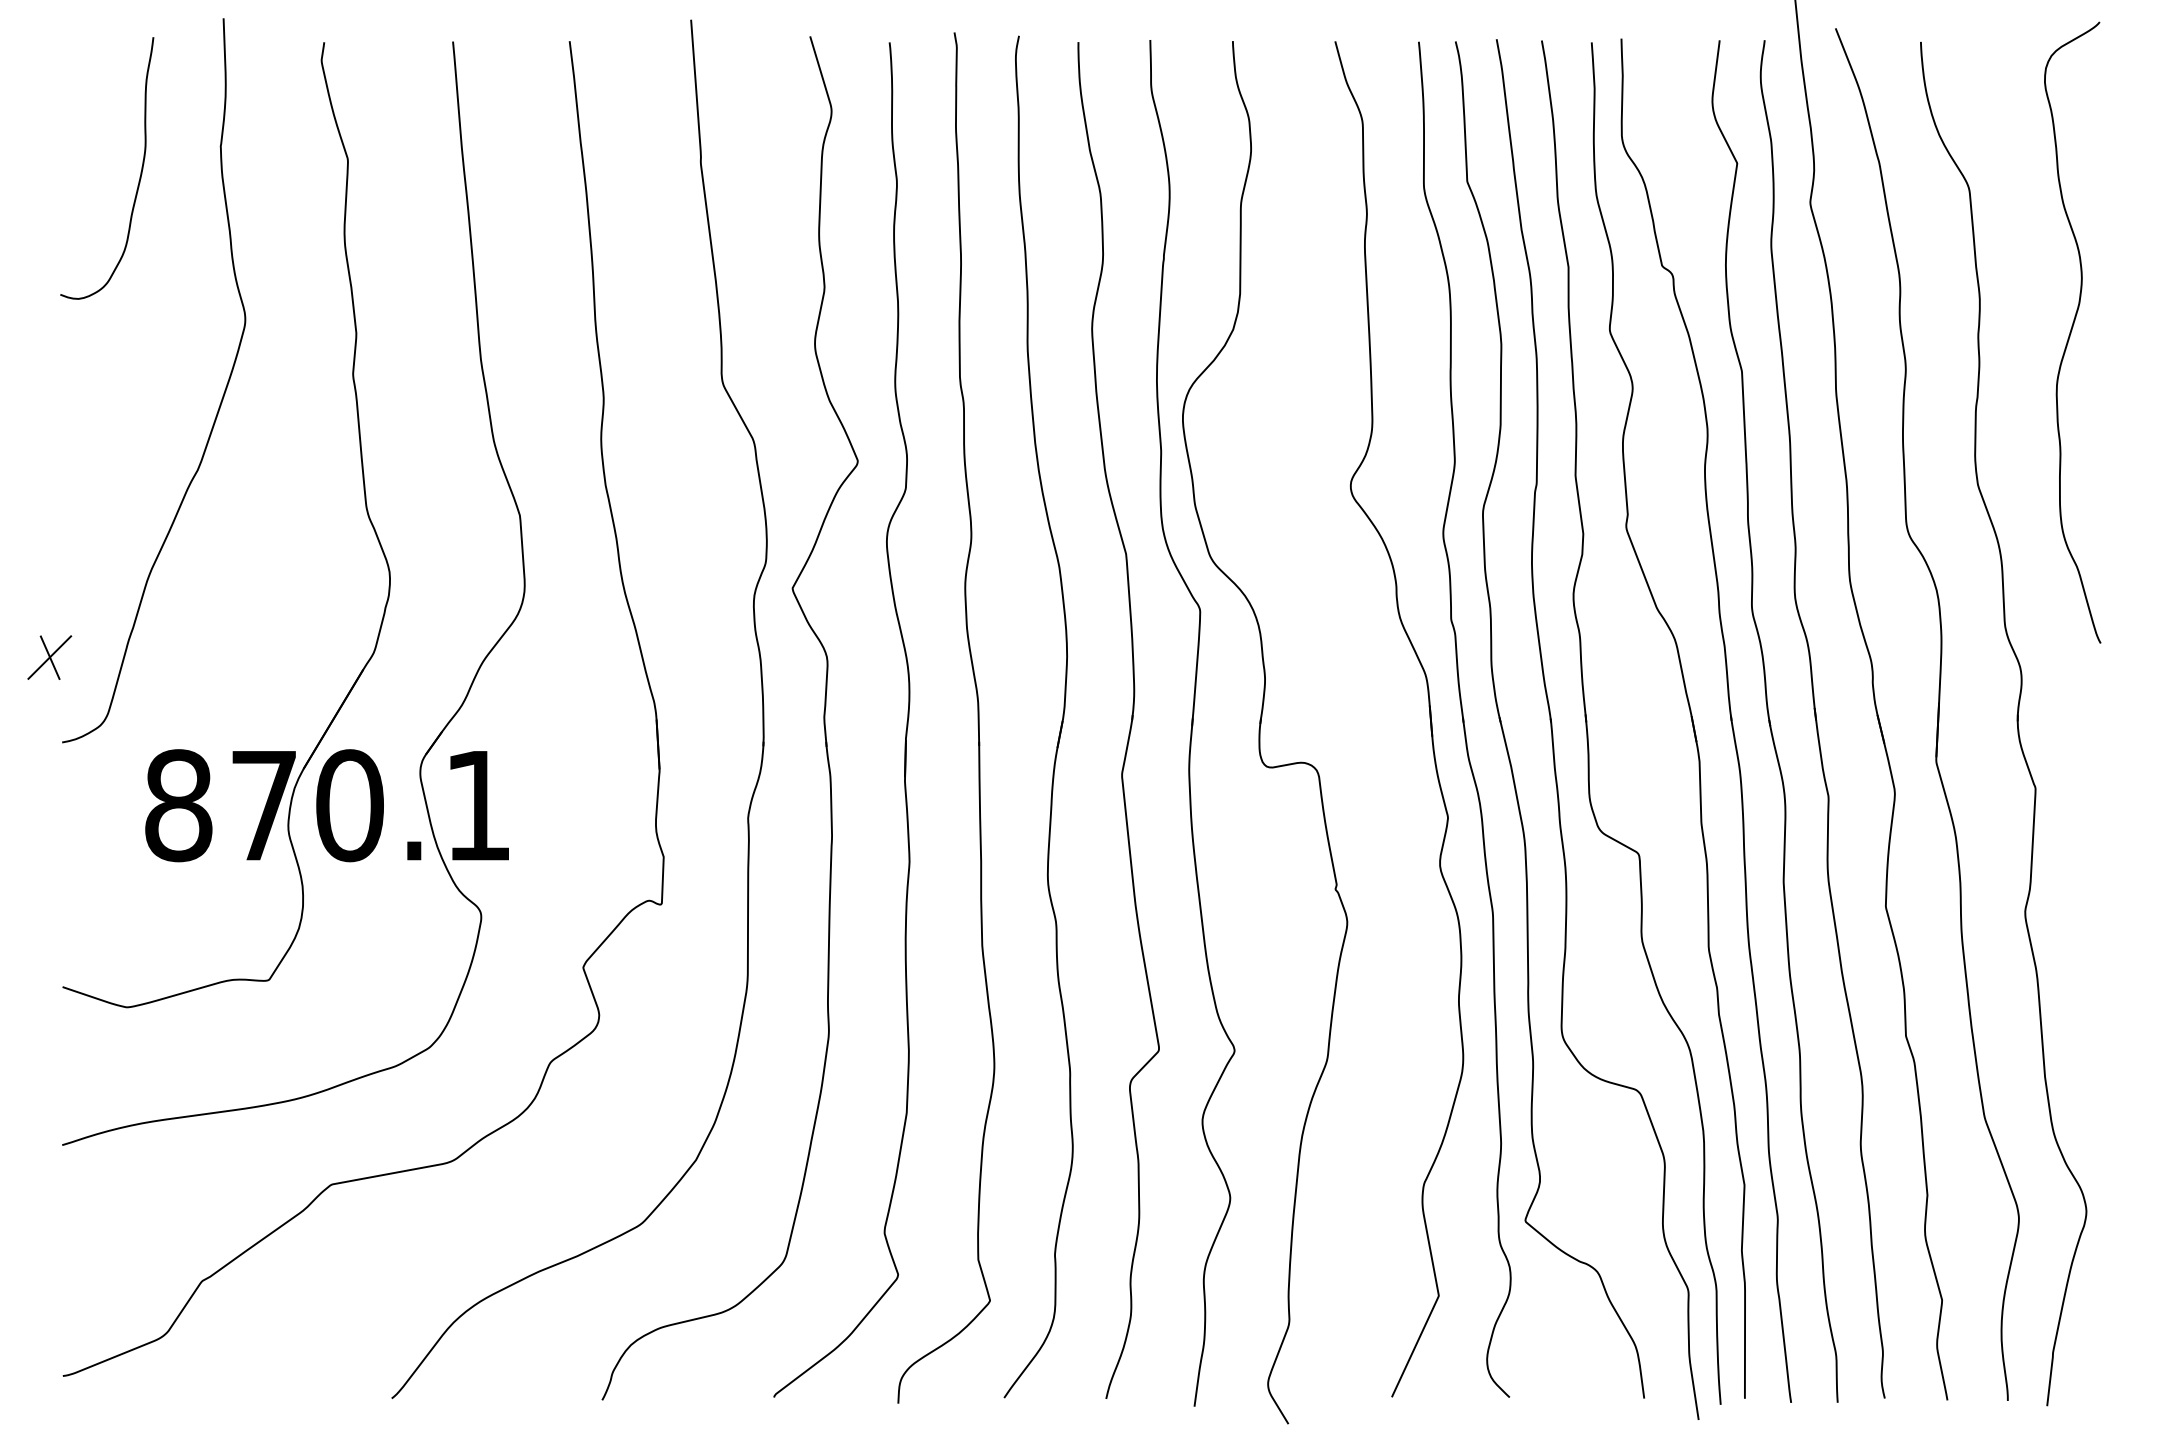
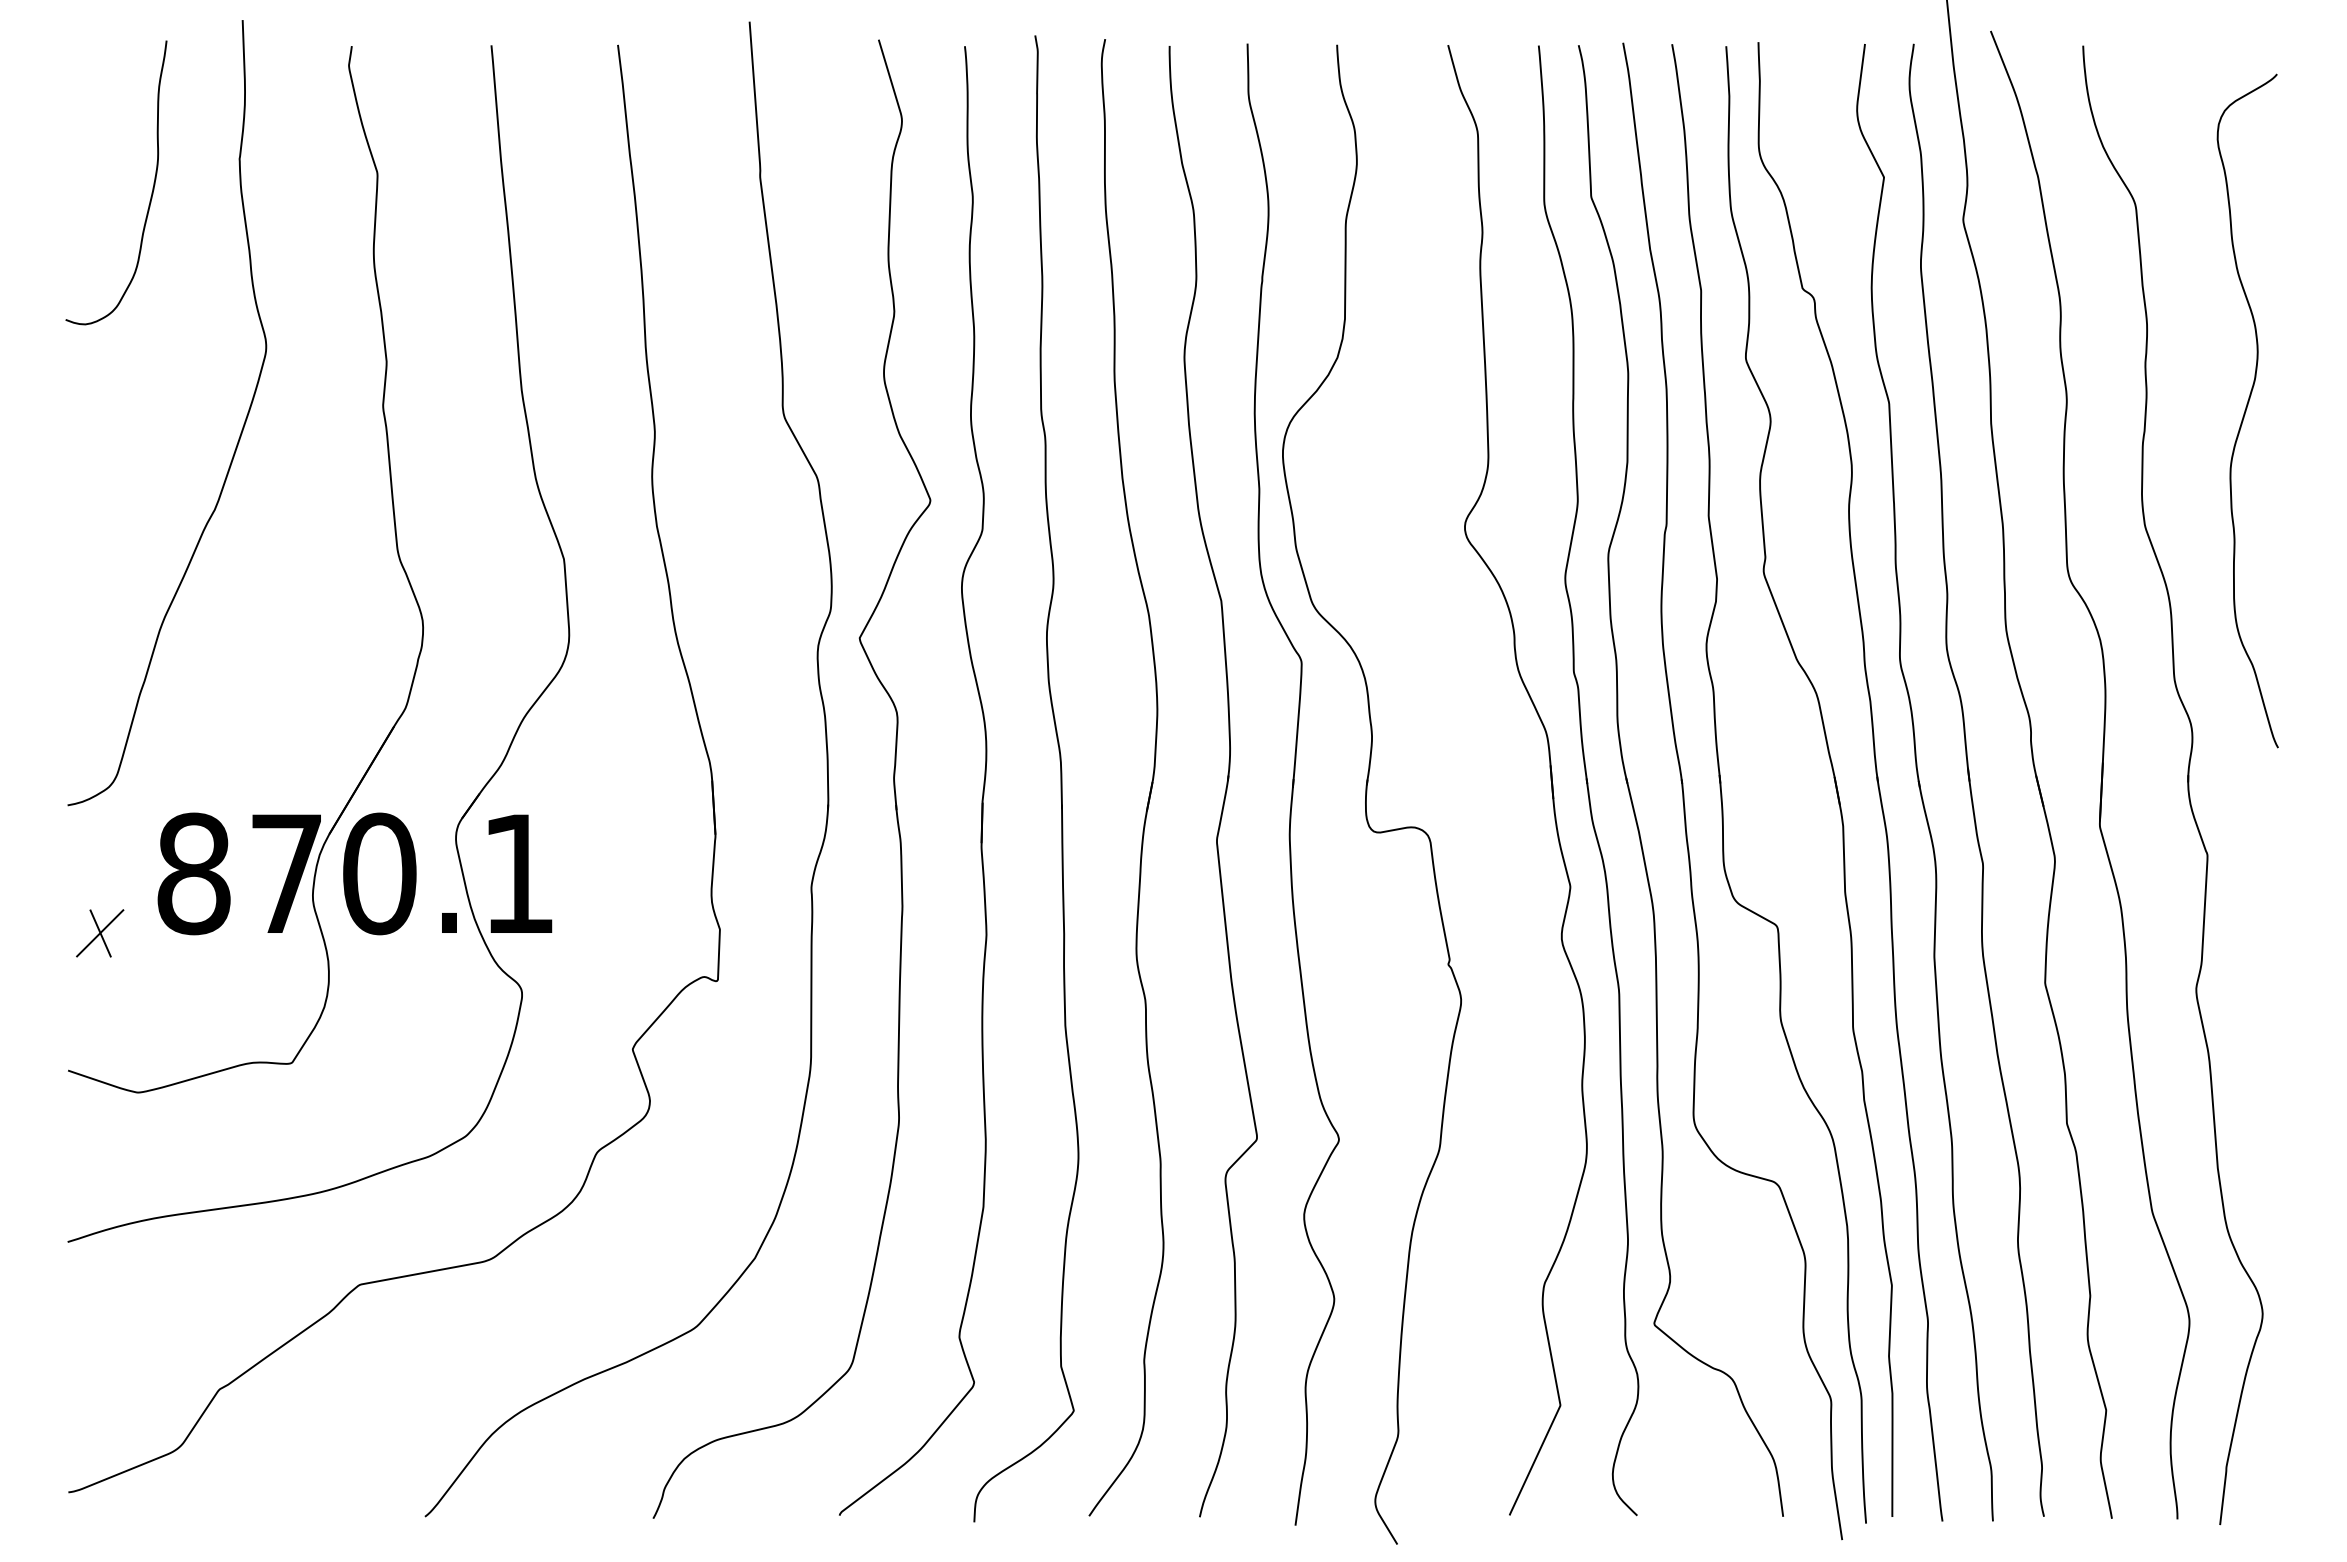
curve: (2071, 332) -> (2246, 410), moved
part: (50, 657) -> (100, 933), moved

